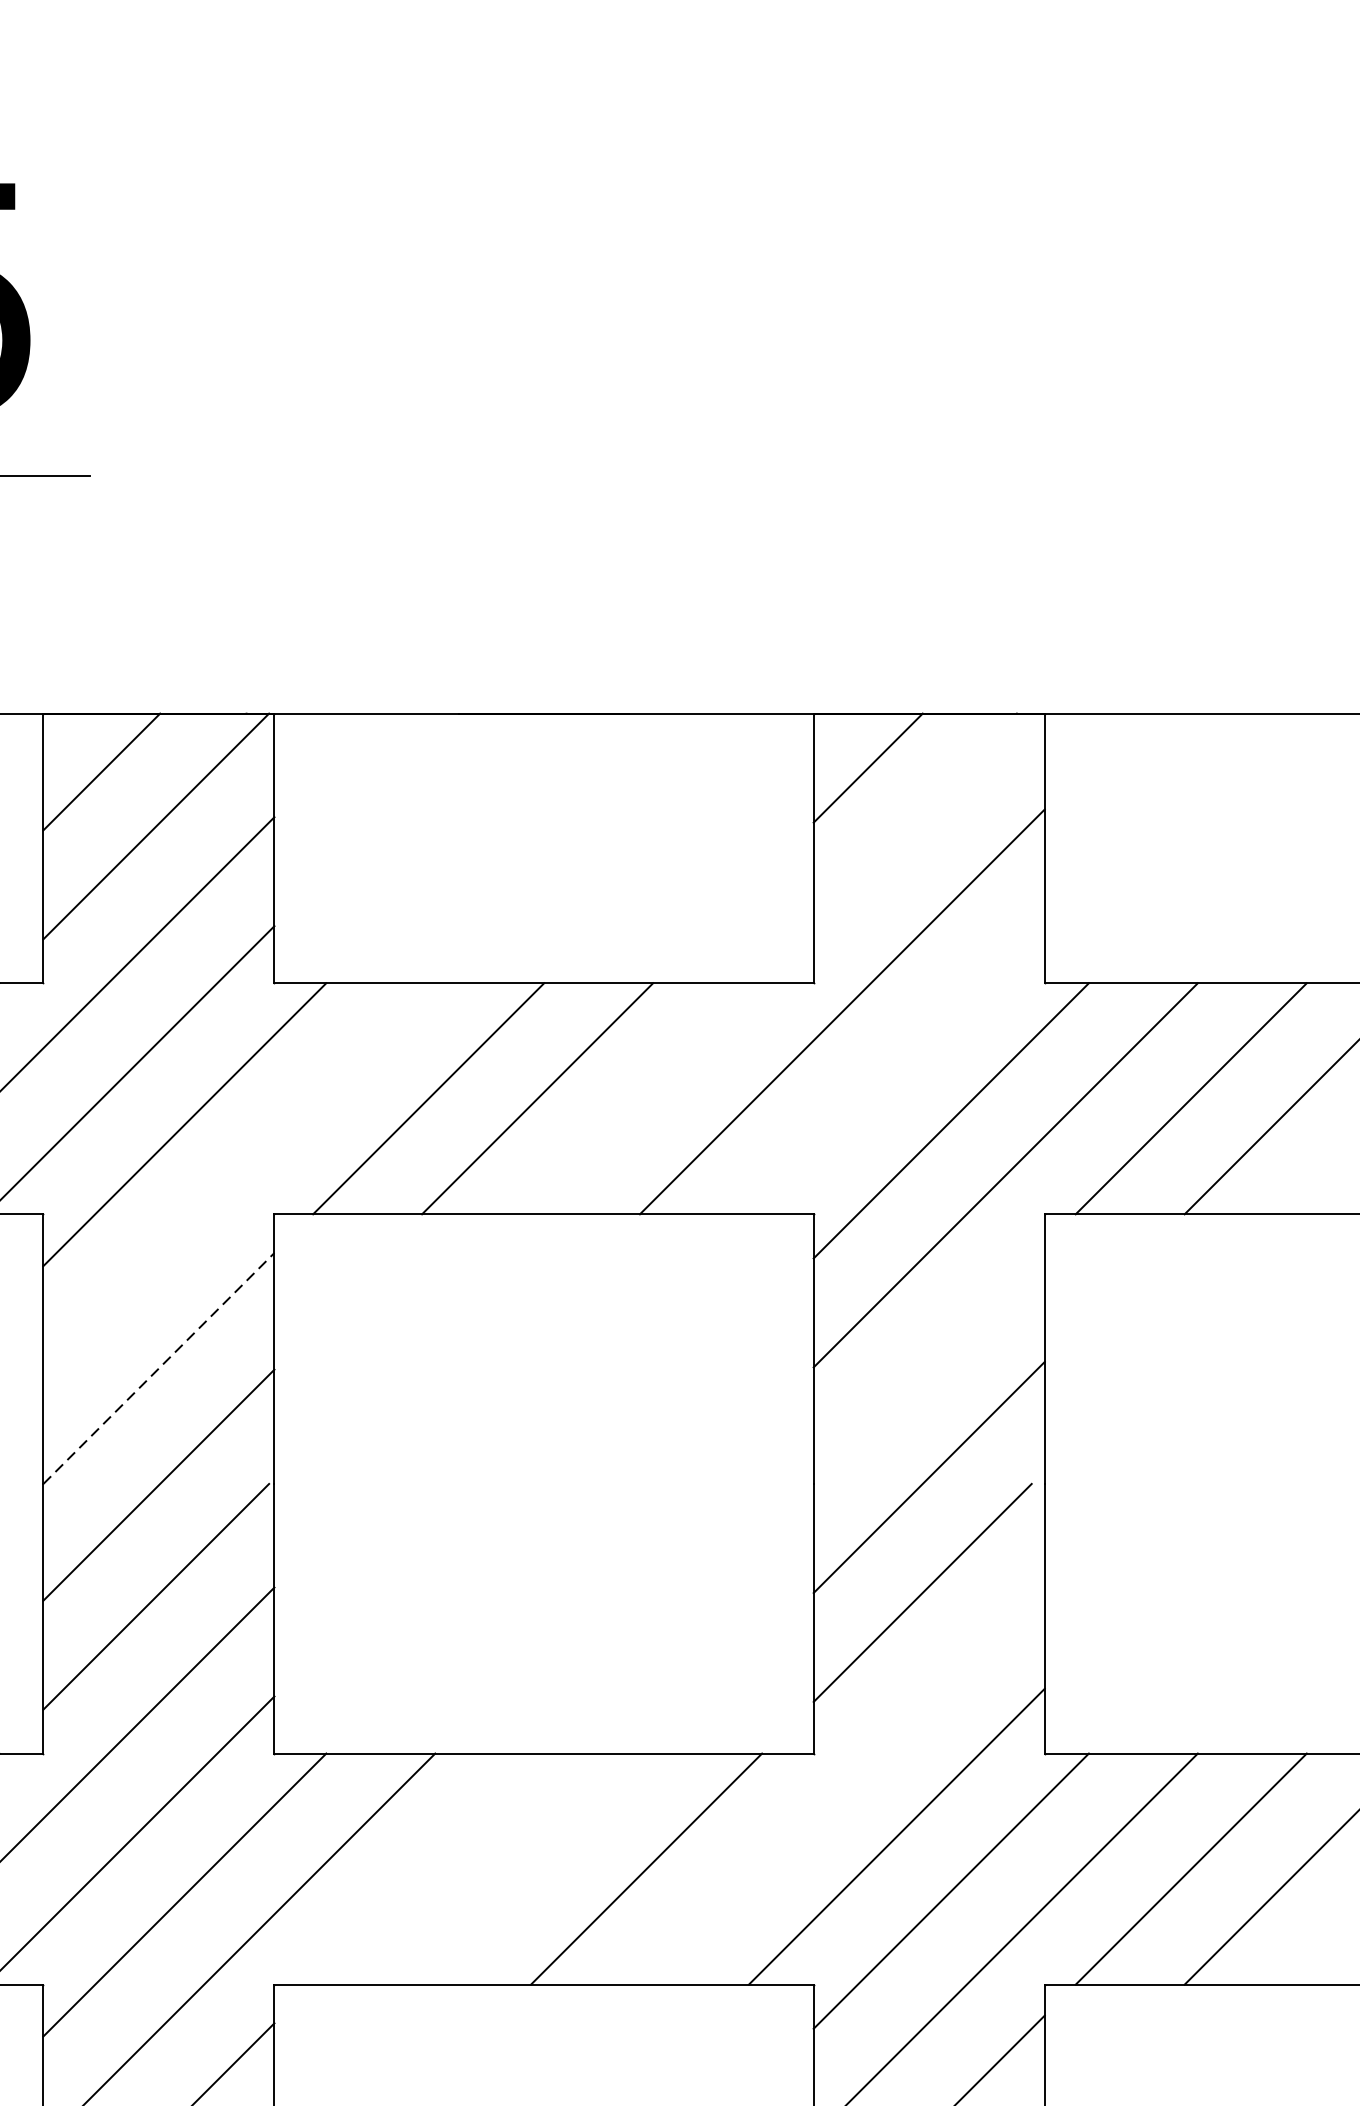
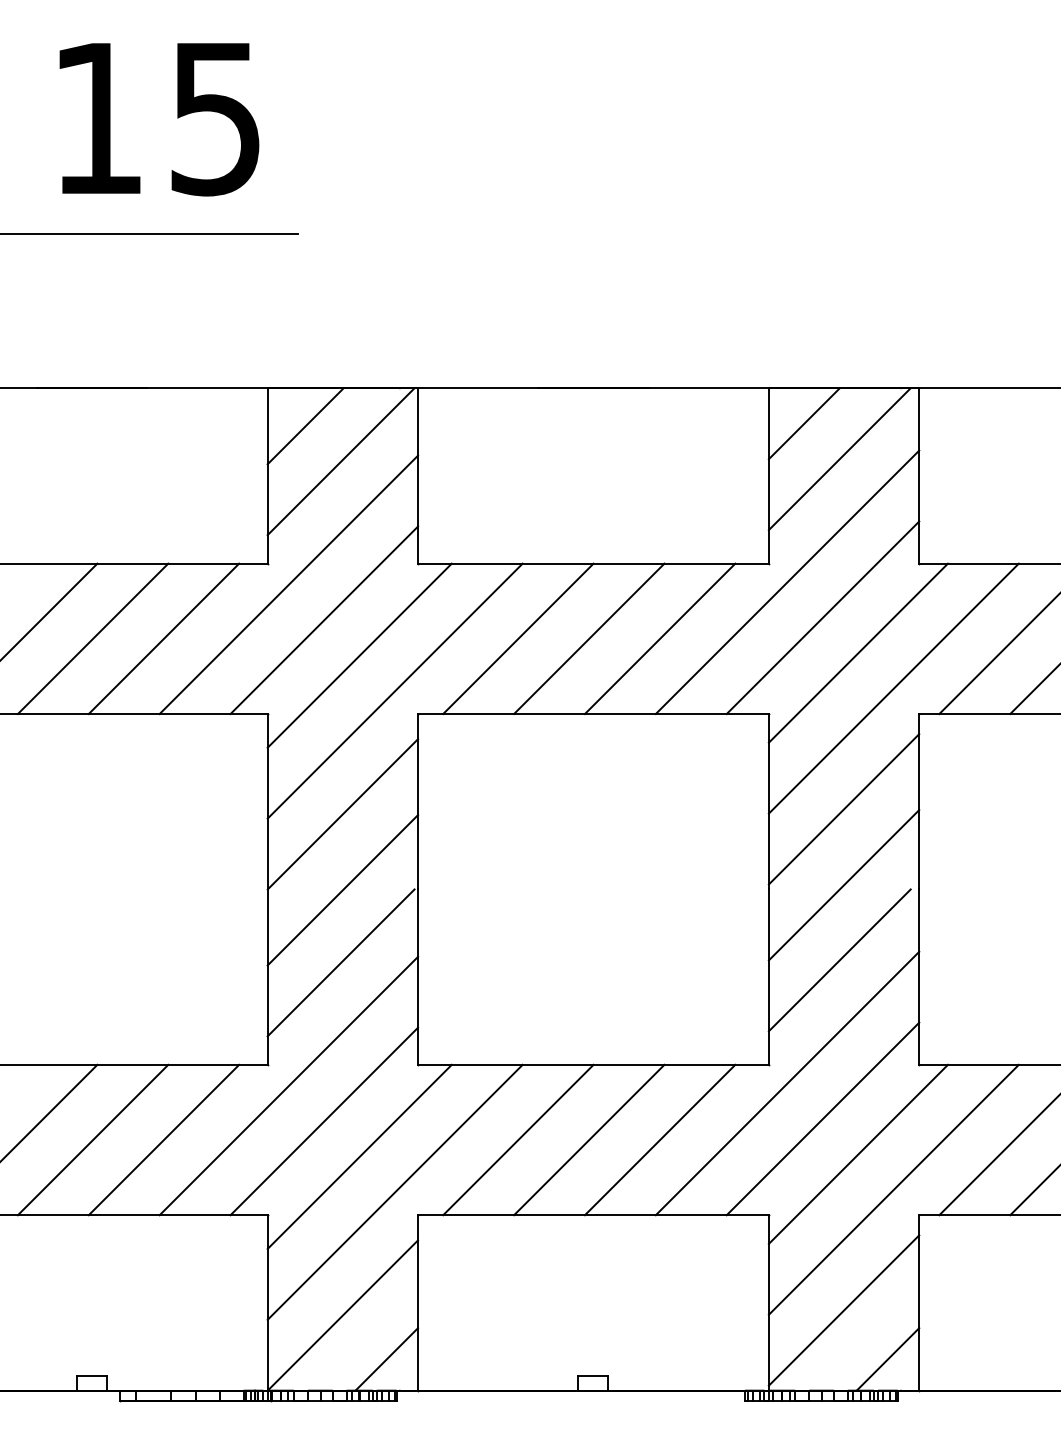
line: (922, 823) -> (839, 459), added
line: (896, 1065) -> (822, 617), added
line: (645, 1098) -> (659, 638), added
line: (238, 1178) -> (394, 690), added
line: (928, 1361) -> (843, 809), added
line: (159, 1367) -> (343, 813), dashed -> solid
line: (842, 1782) -> (787, 1083), added
line: (428, 1868) -> (518, 1139), added
line: (537, 1868) -> (589, 1139), added

